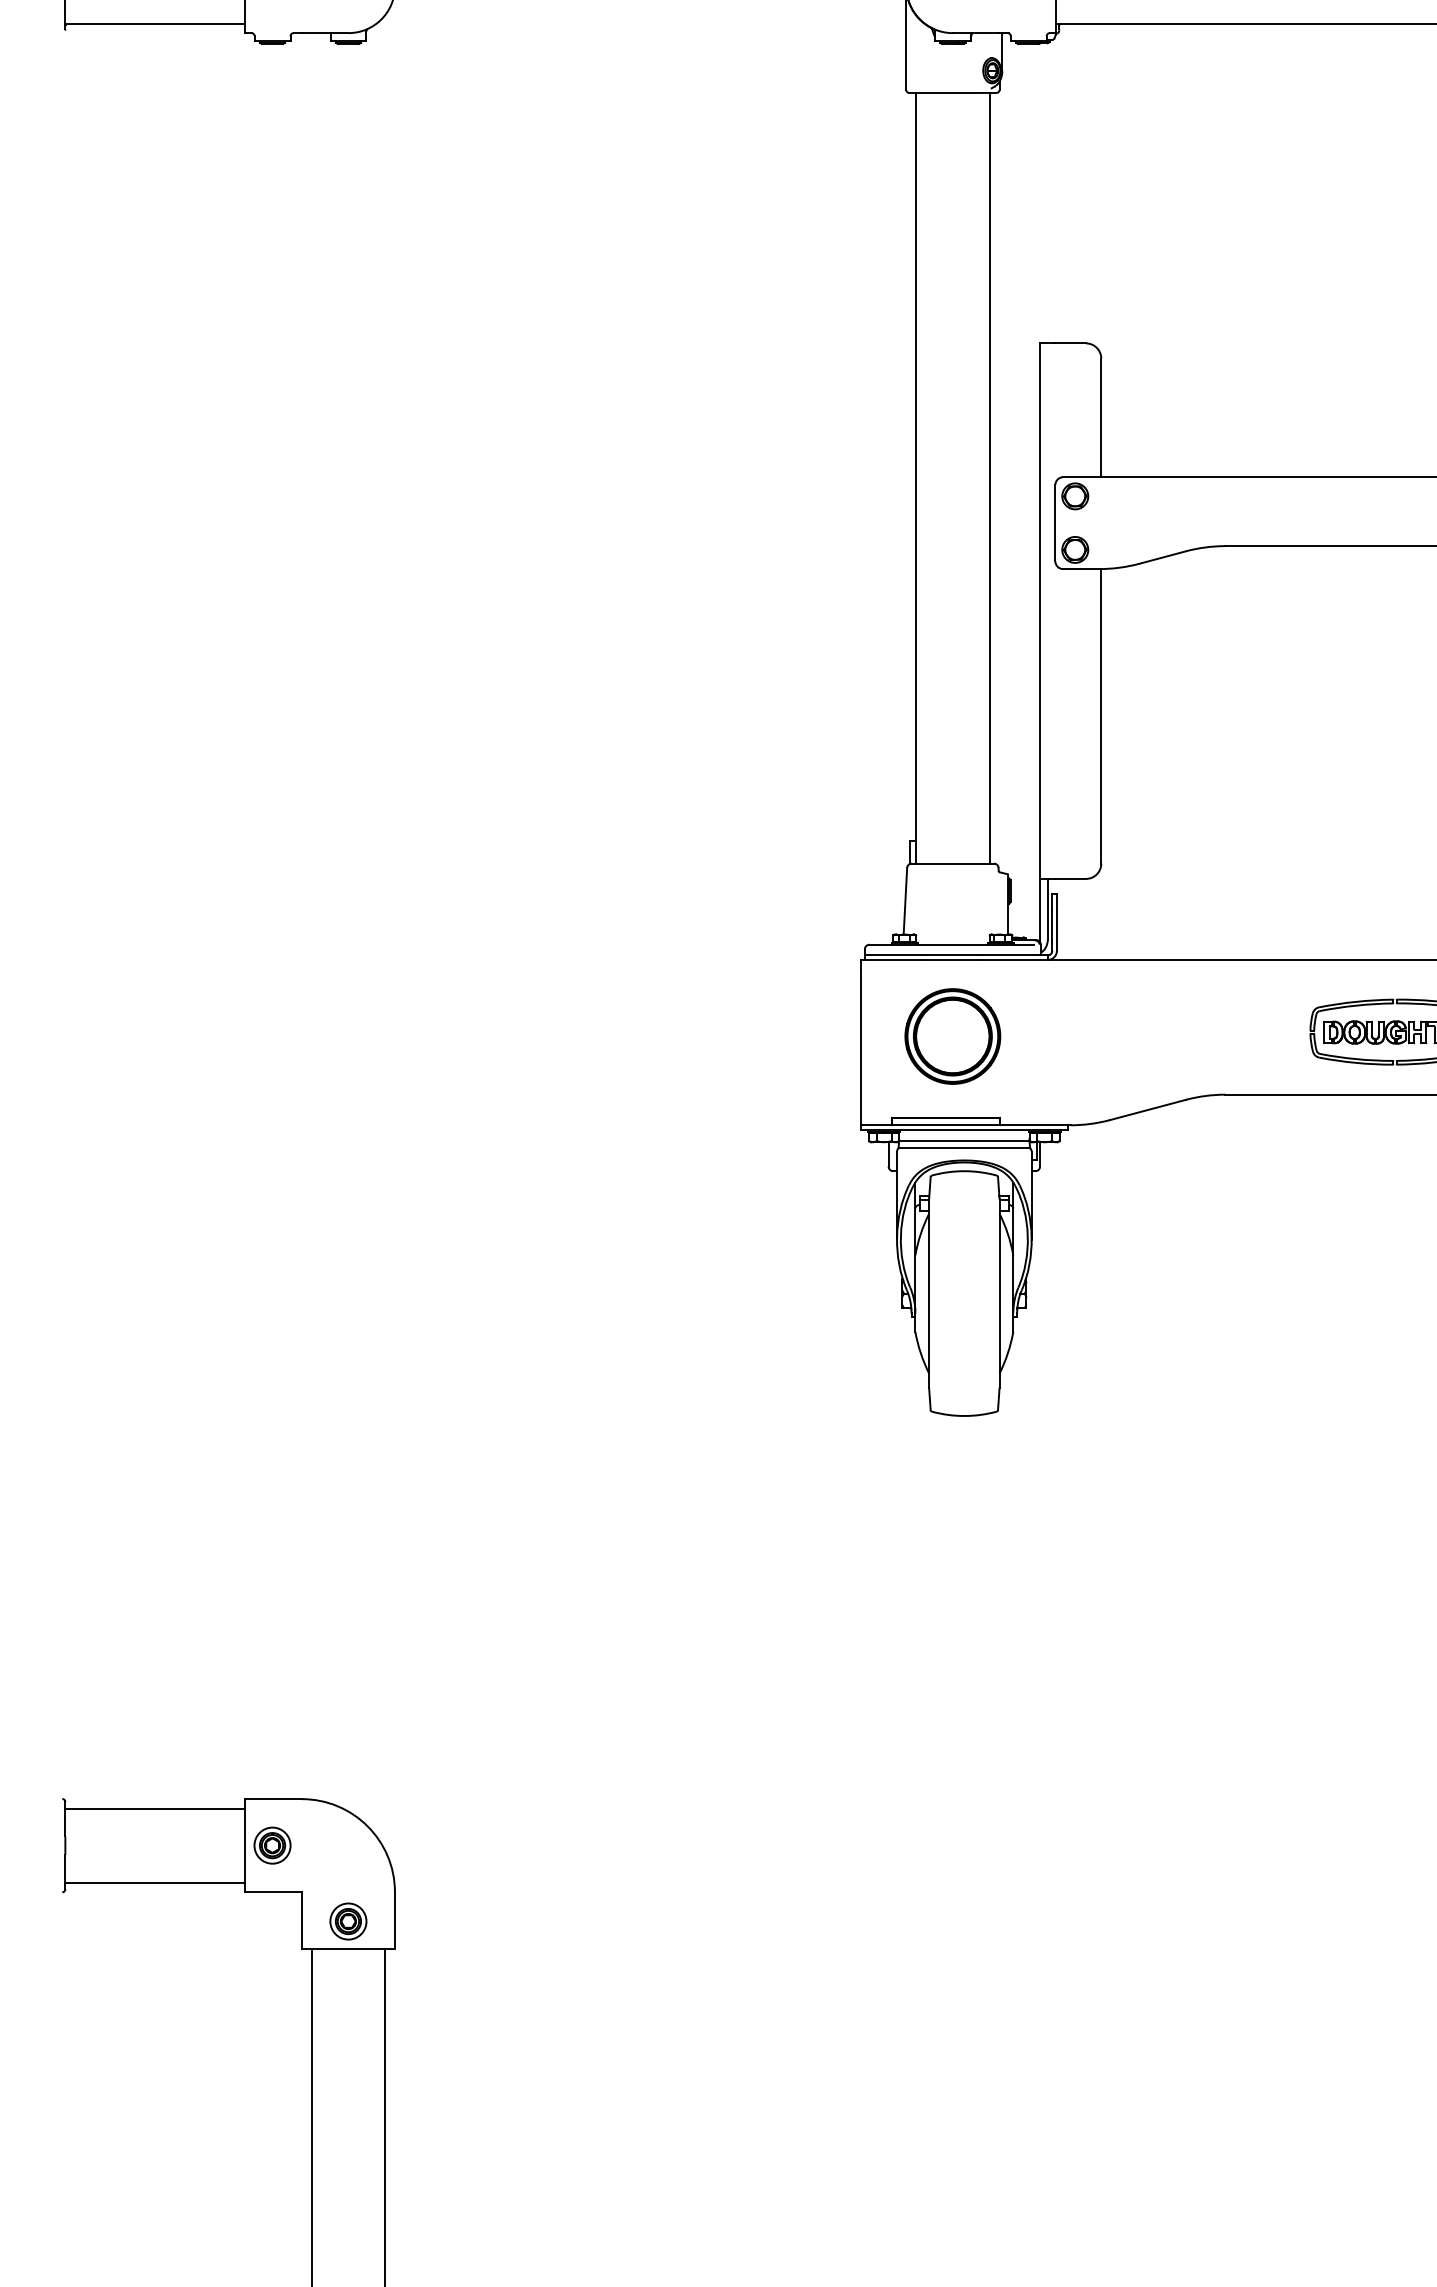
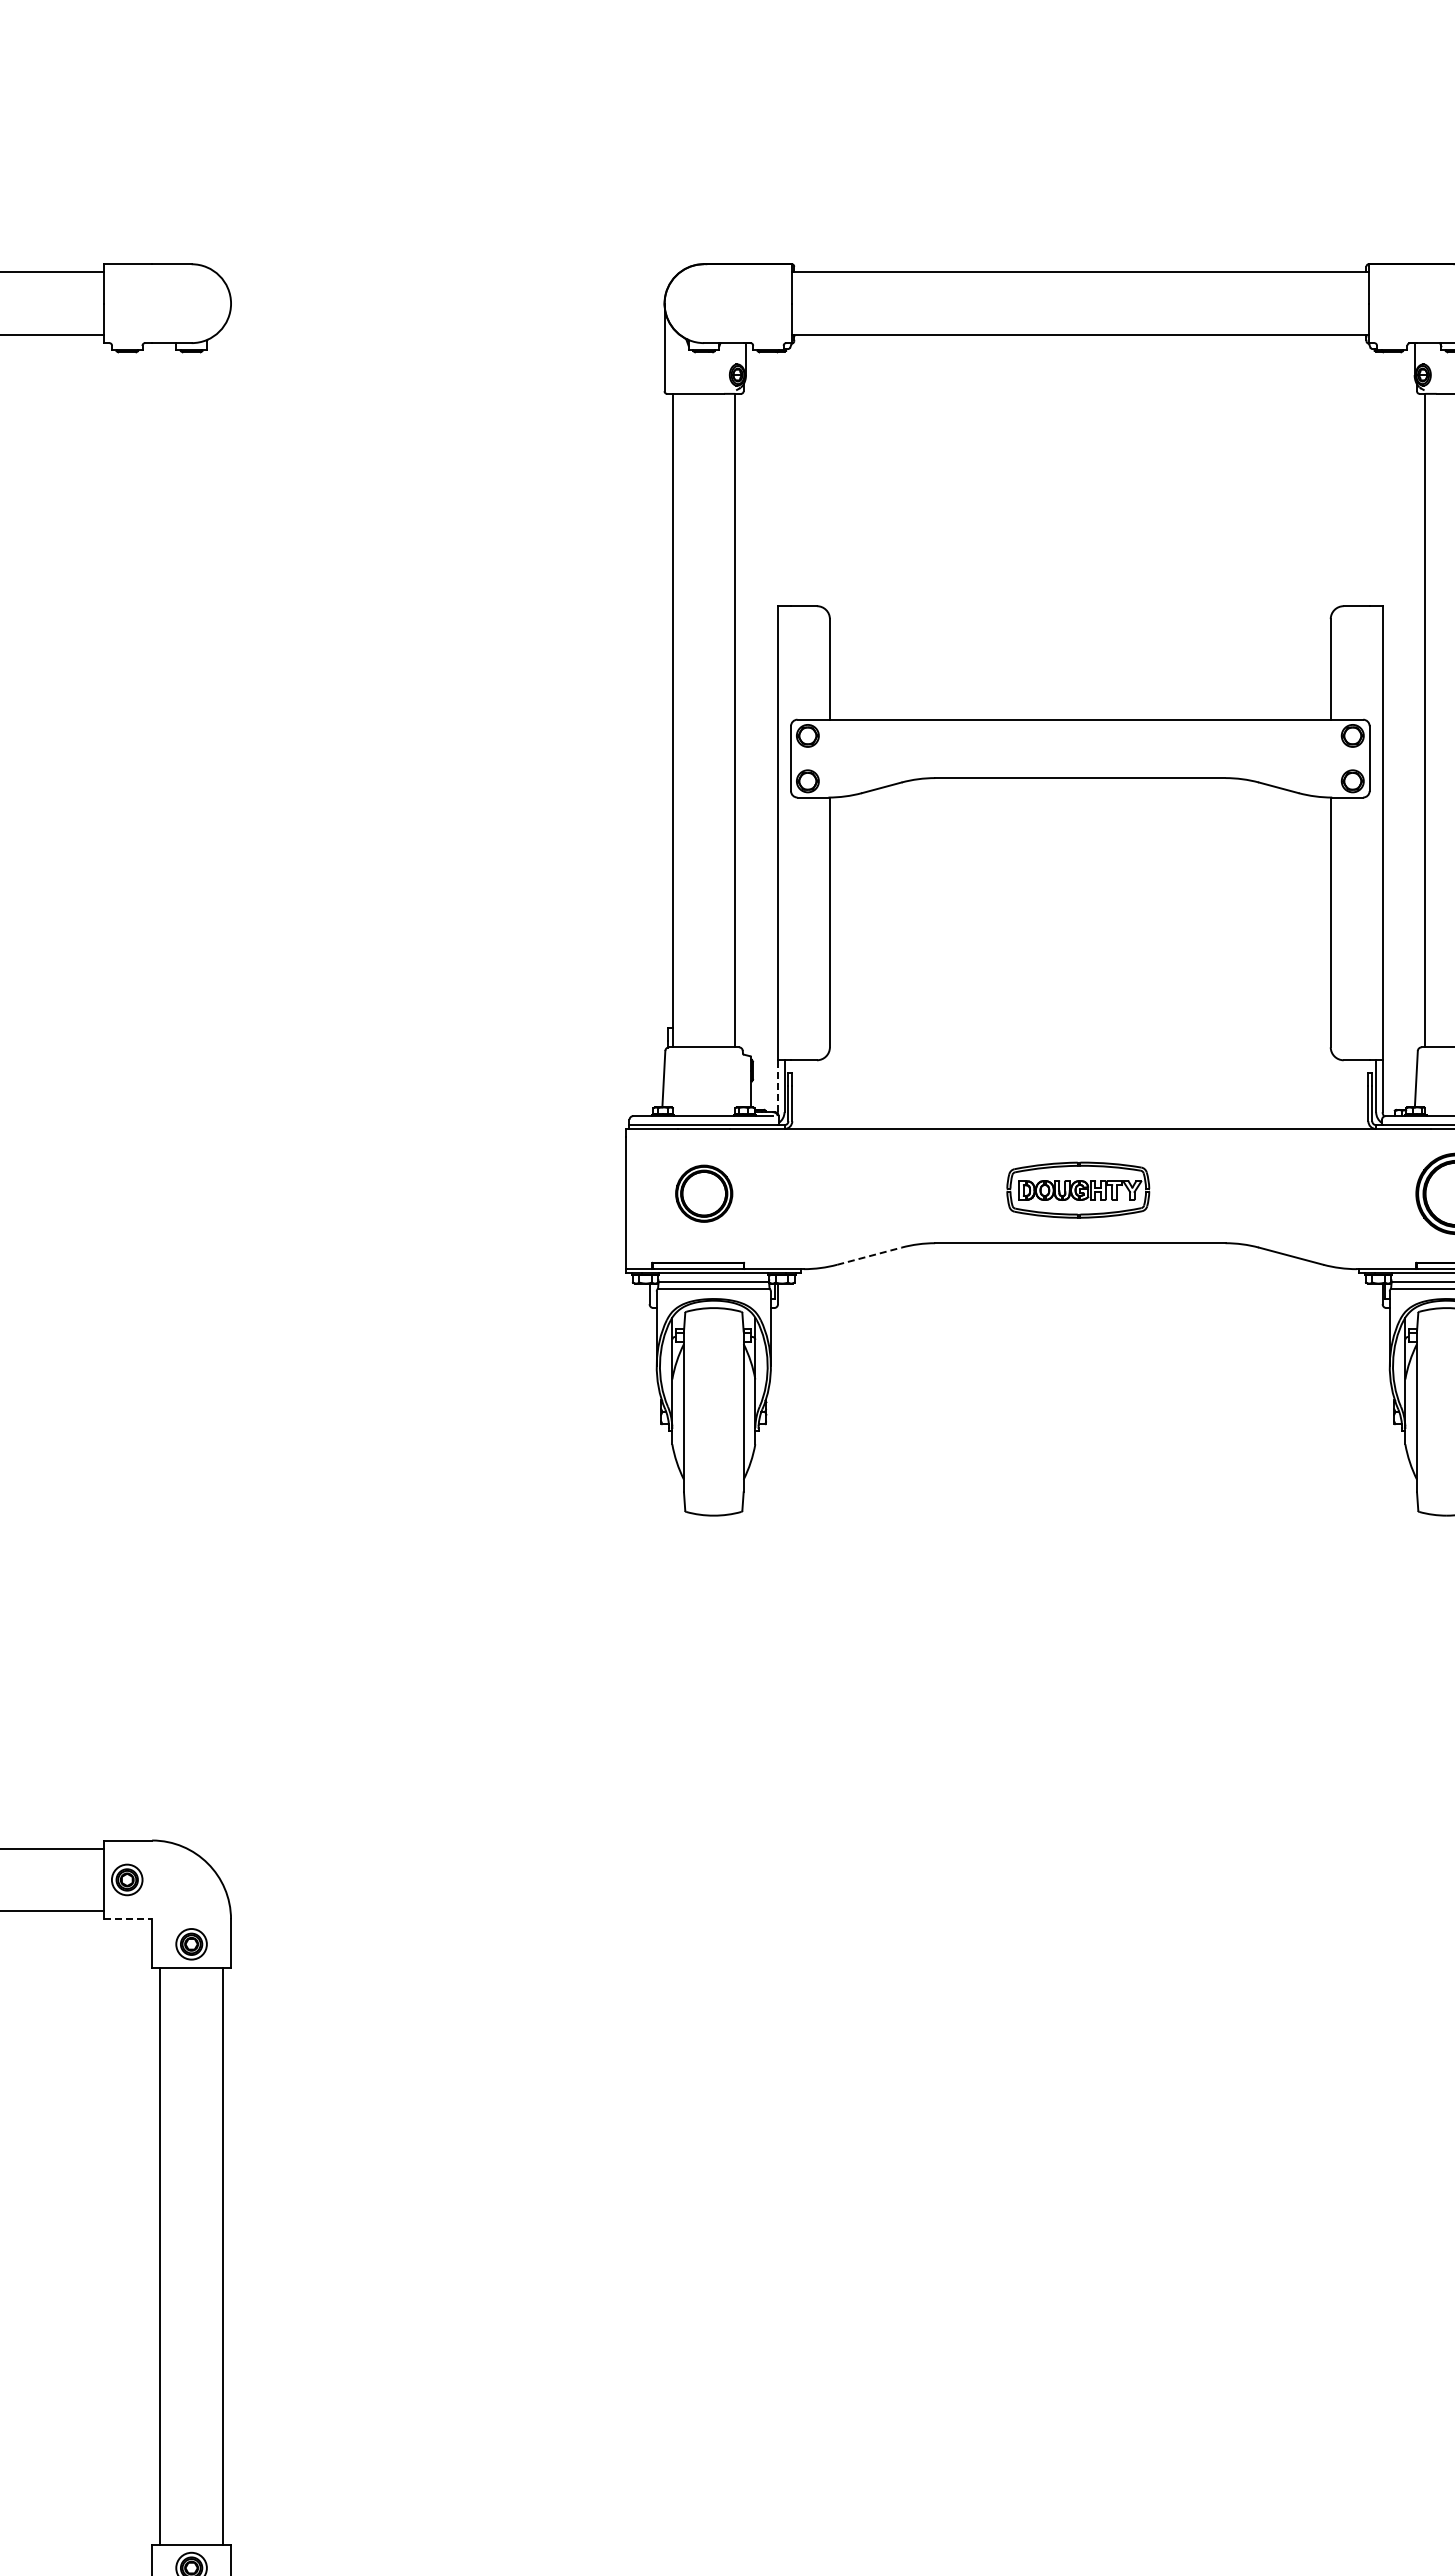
line: (1040, 909) -> (778, 1086), solid -> dashed
part: (953, 1036) -> (704, 1193), size x0.7
line: (1147, 1110) -> (869, 1256), solid -> dashed
line: (274, 1892) -> (128, 1919), solid -> dashed

